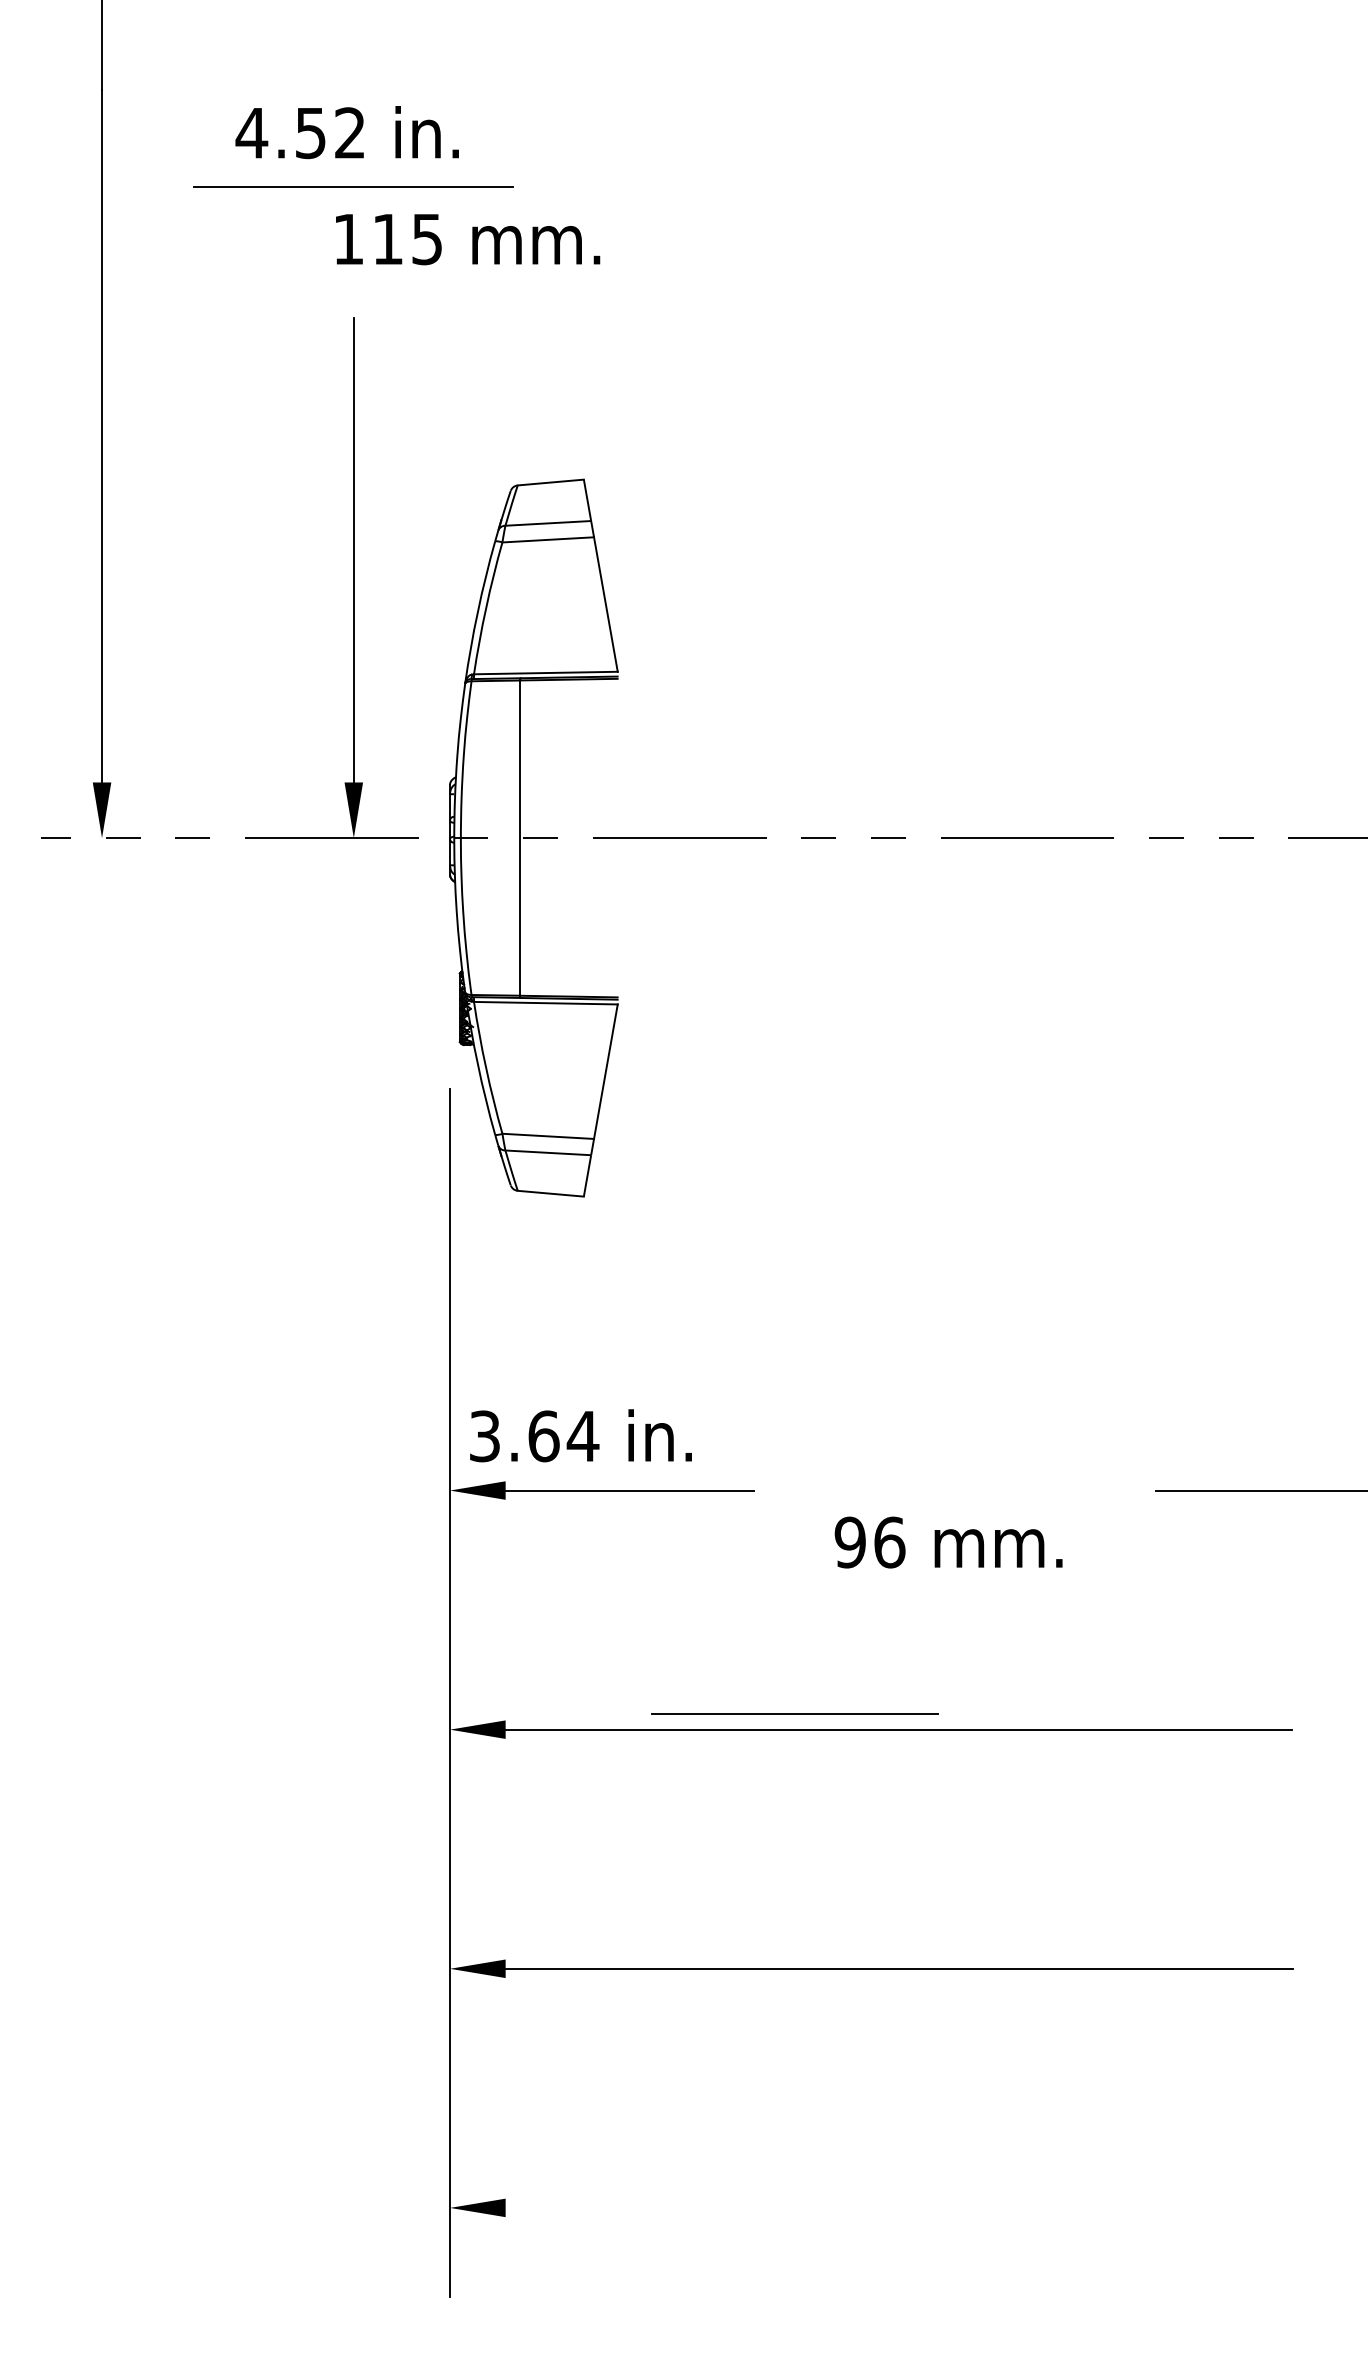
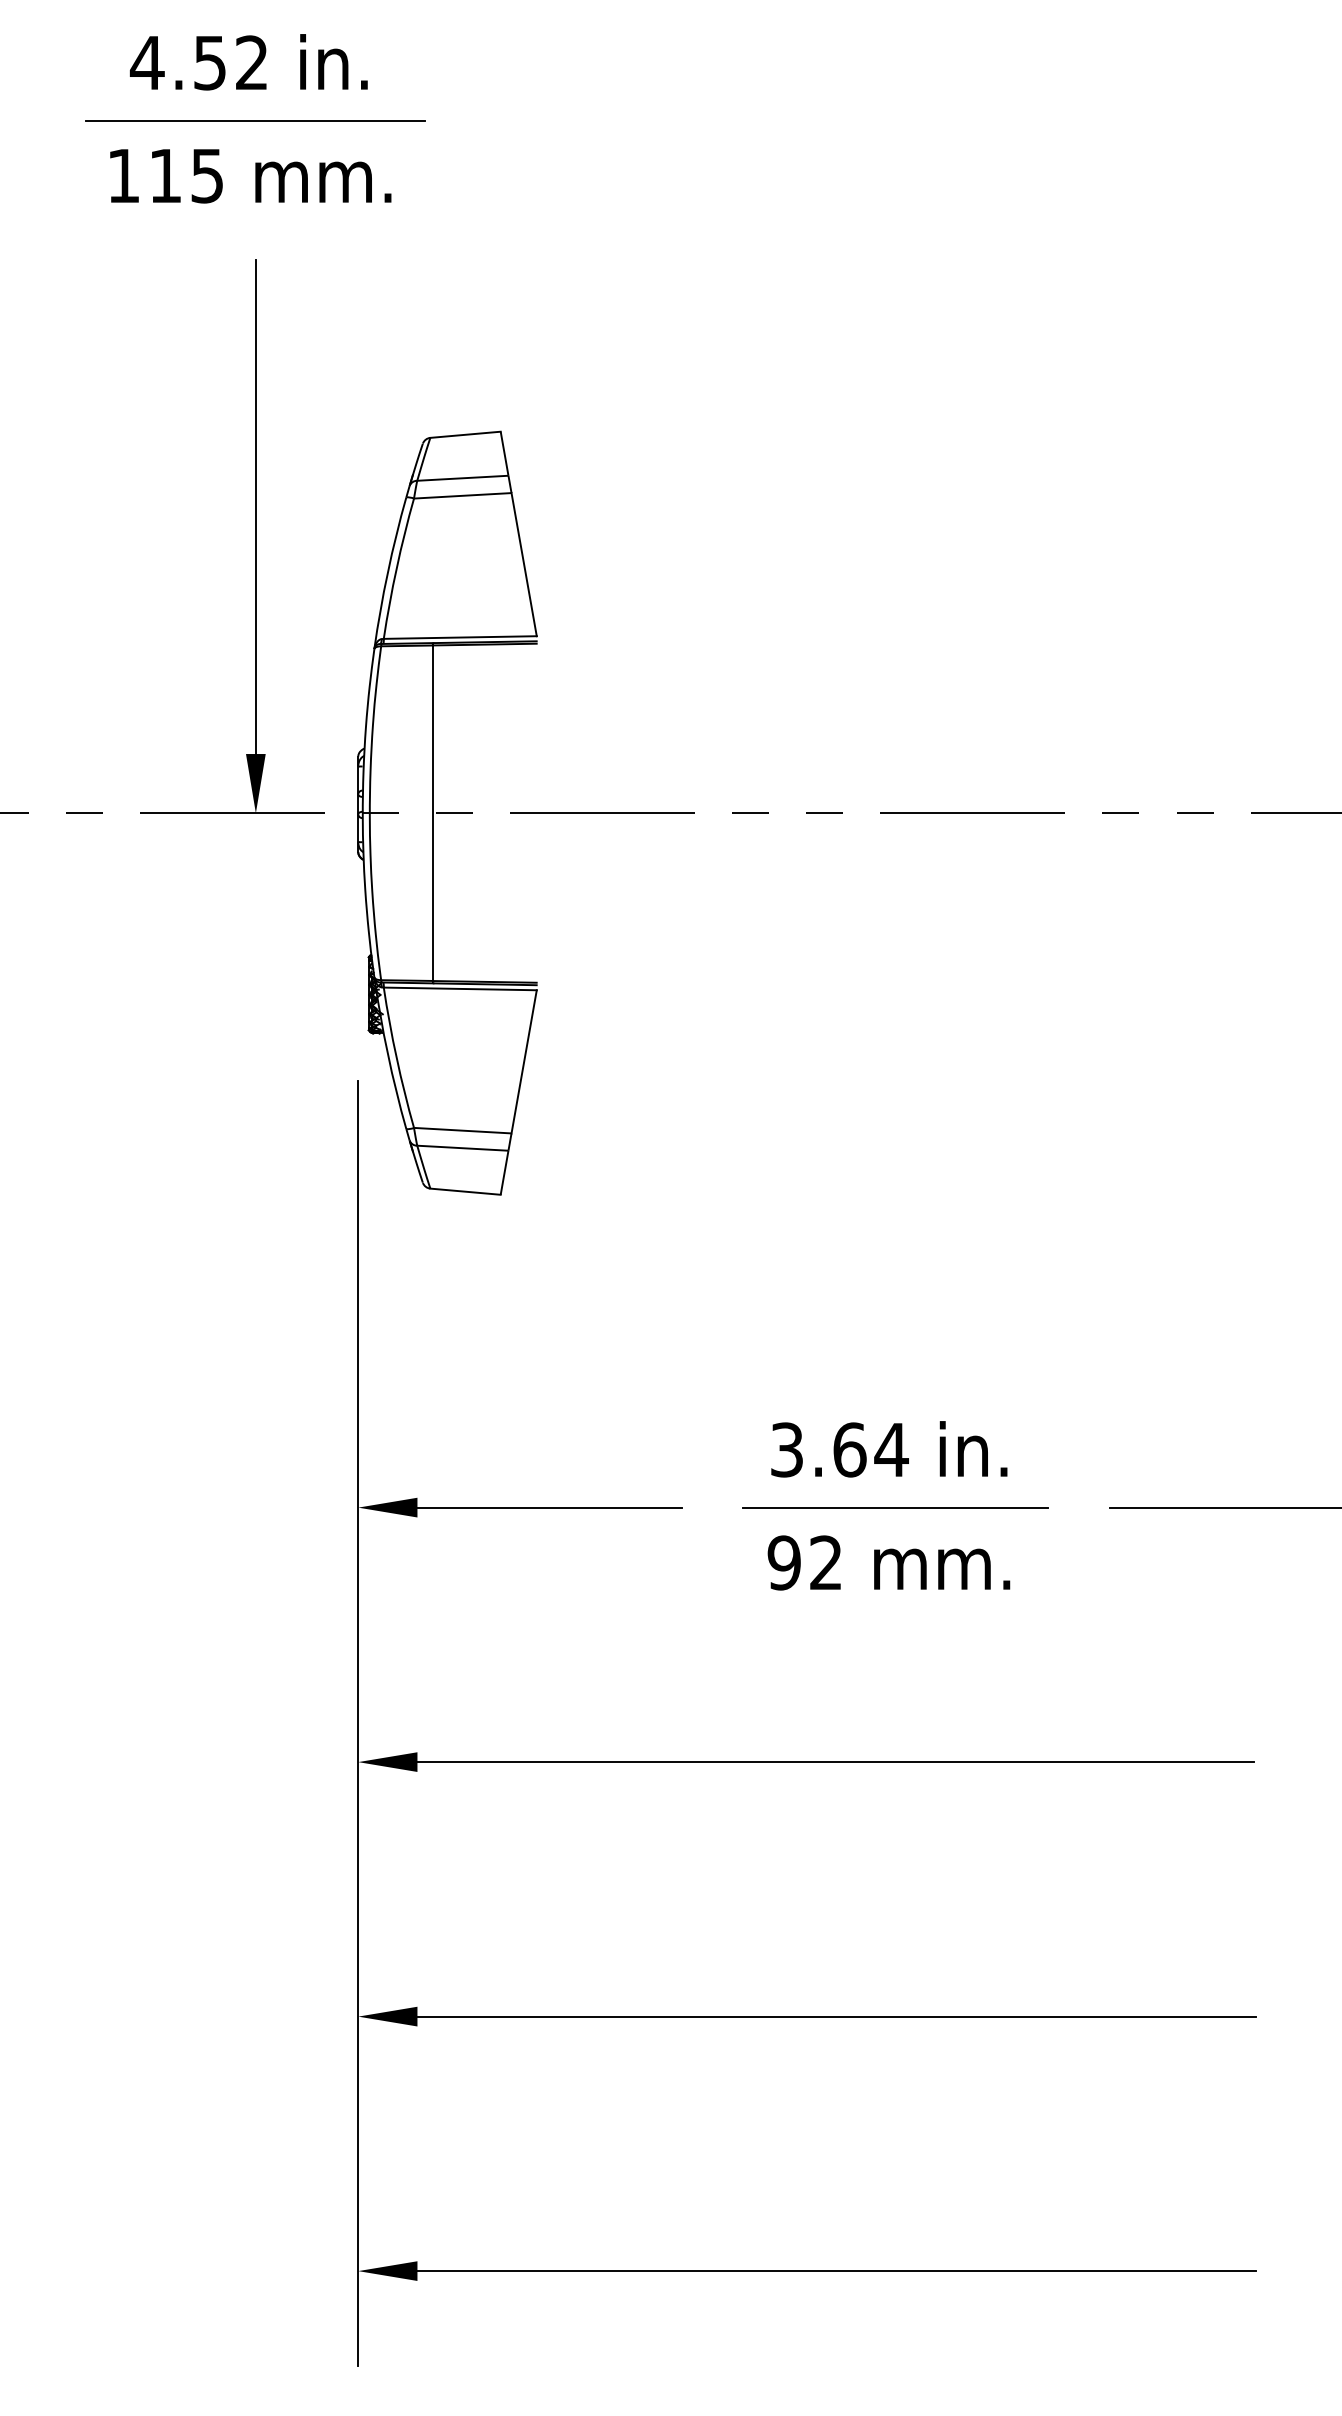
text: (468, 239) -> (251, 176), moved
text: (580, 1435) -> (888, 1449), moved
text: (889, 1542) -> (825, 1562), 96 -> 92
line: (794, 1713) -> (895, 1507), moved
line: (899, 2207) -> (836, 2270), added

